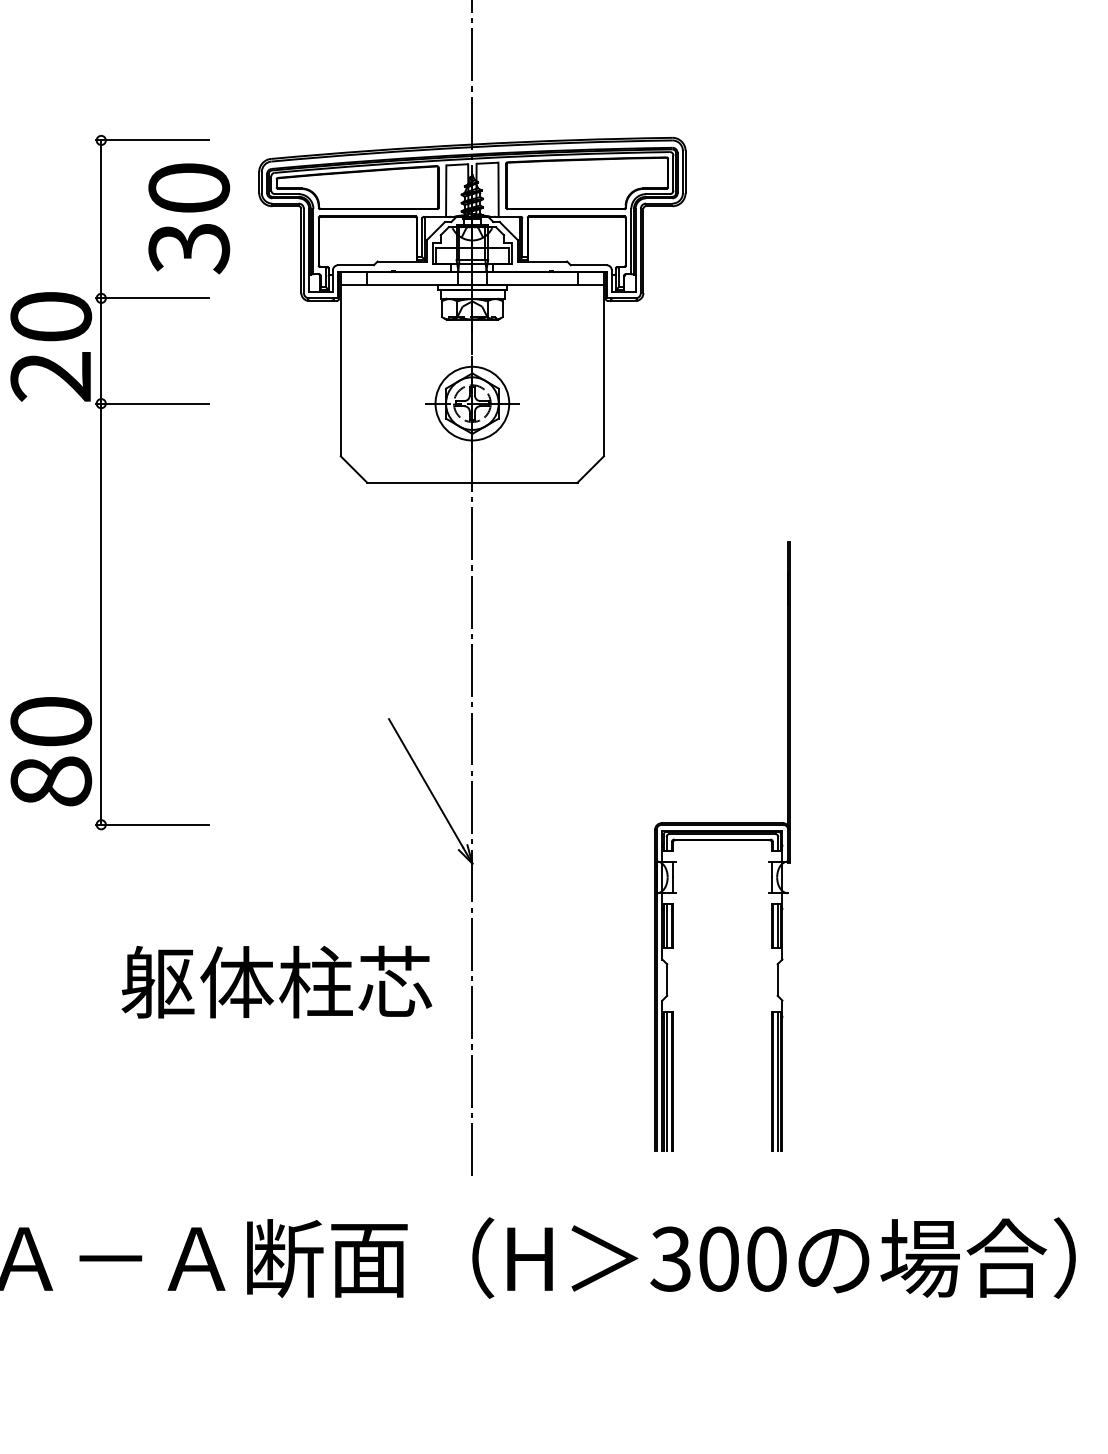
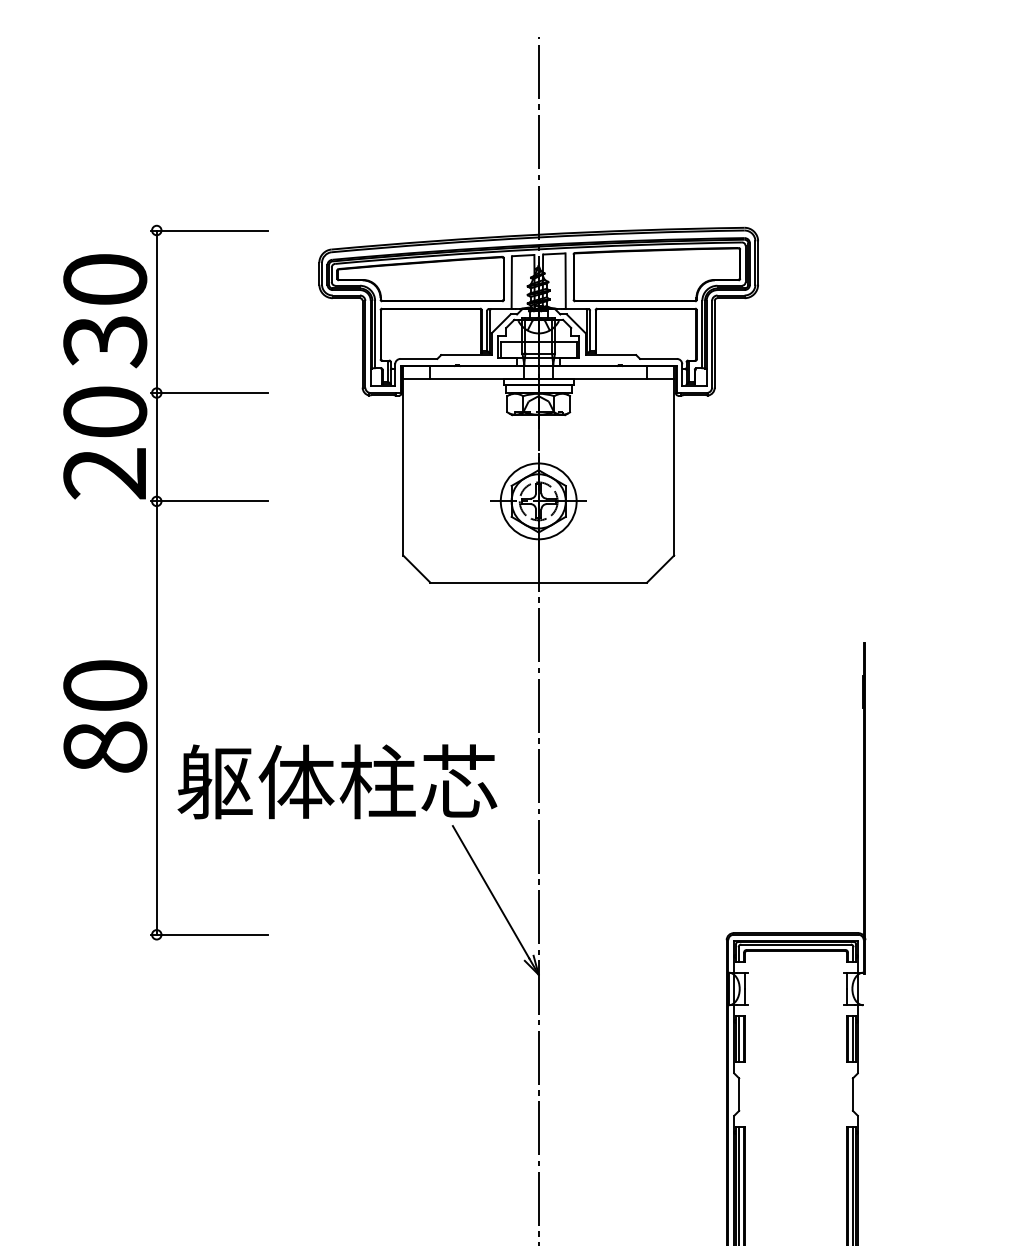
text: (189, 218) -> (105, 310), moved
text: (51, 751) -> (105, 716), moved
text: (276, 981) -> (337, 781), moved

